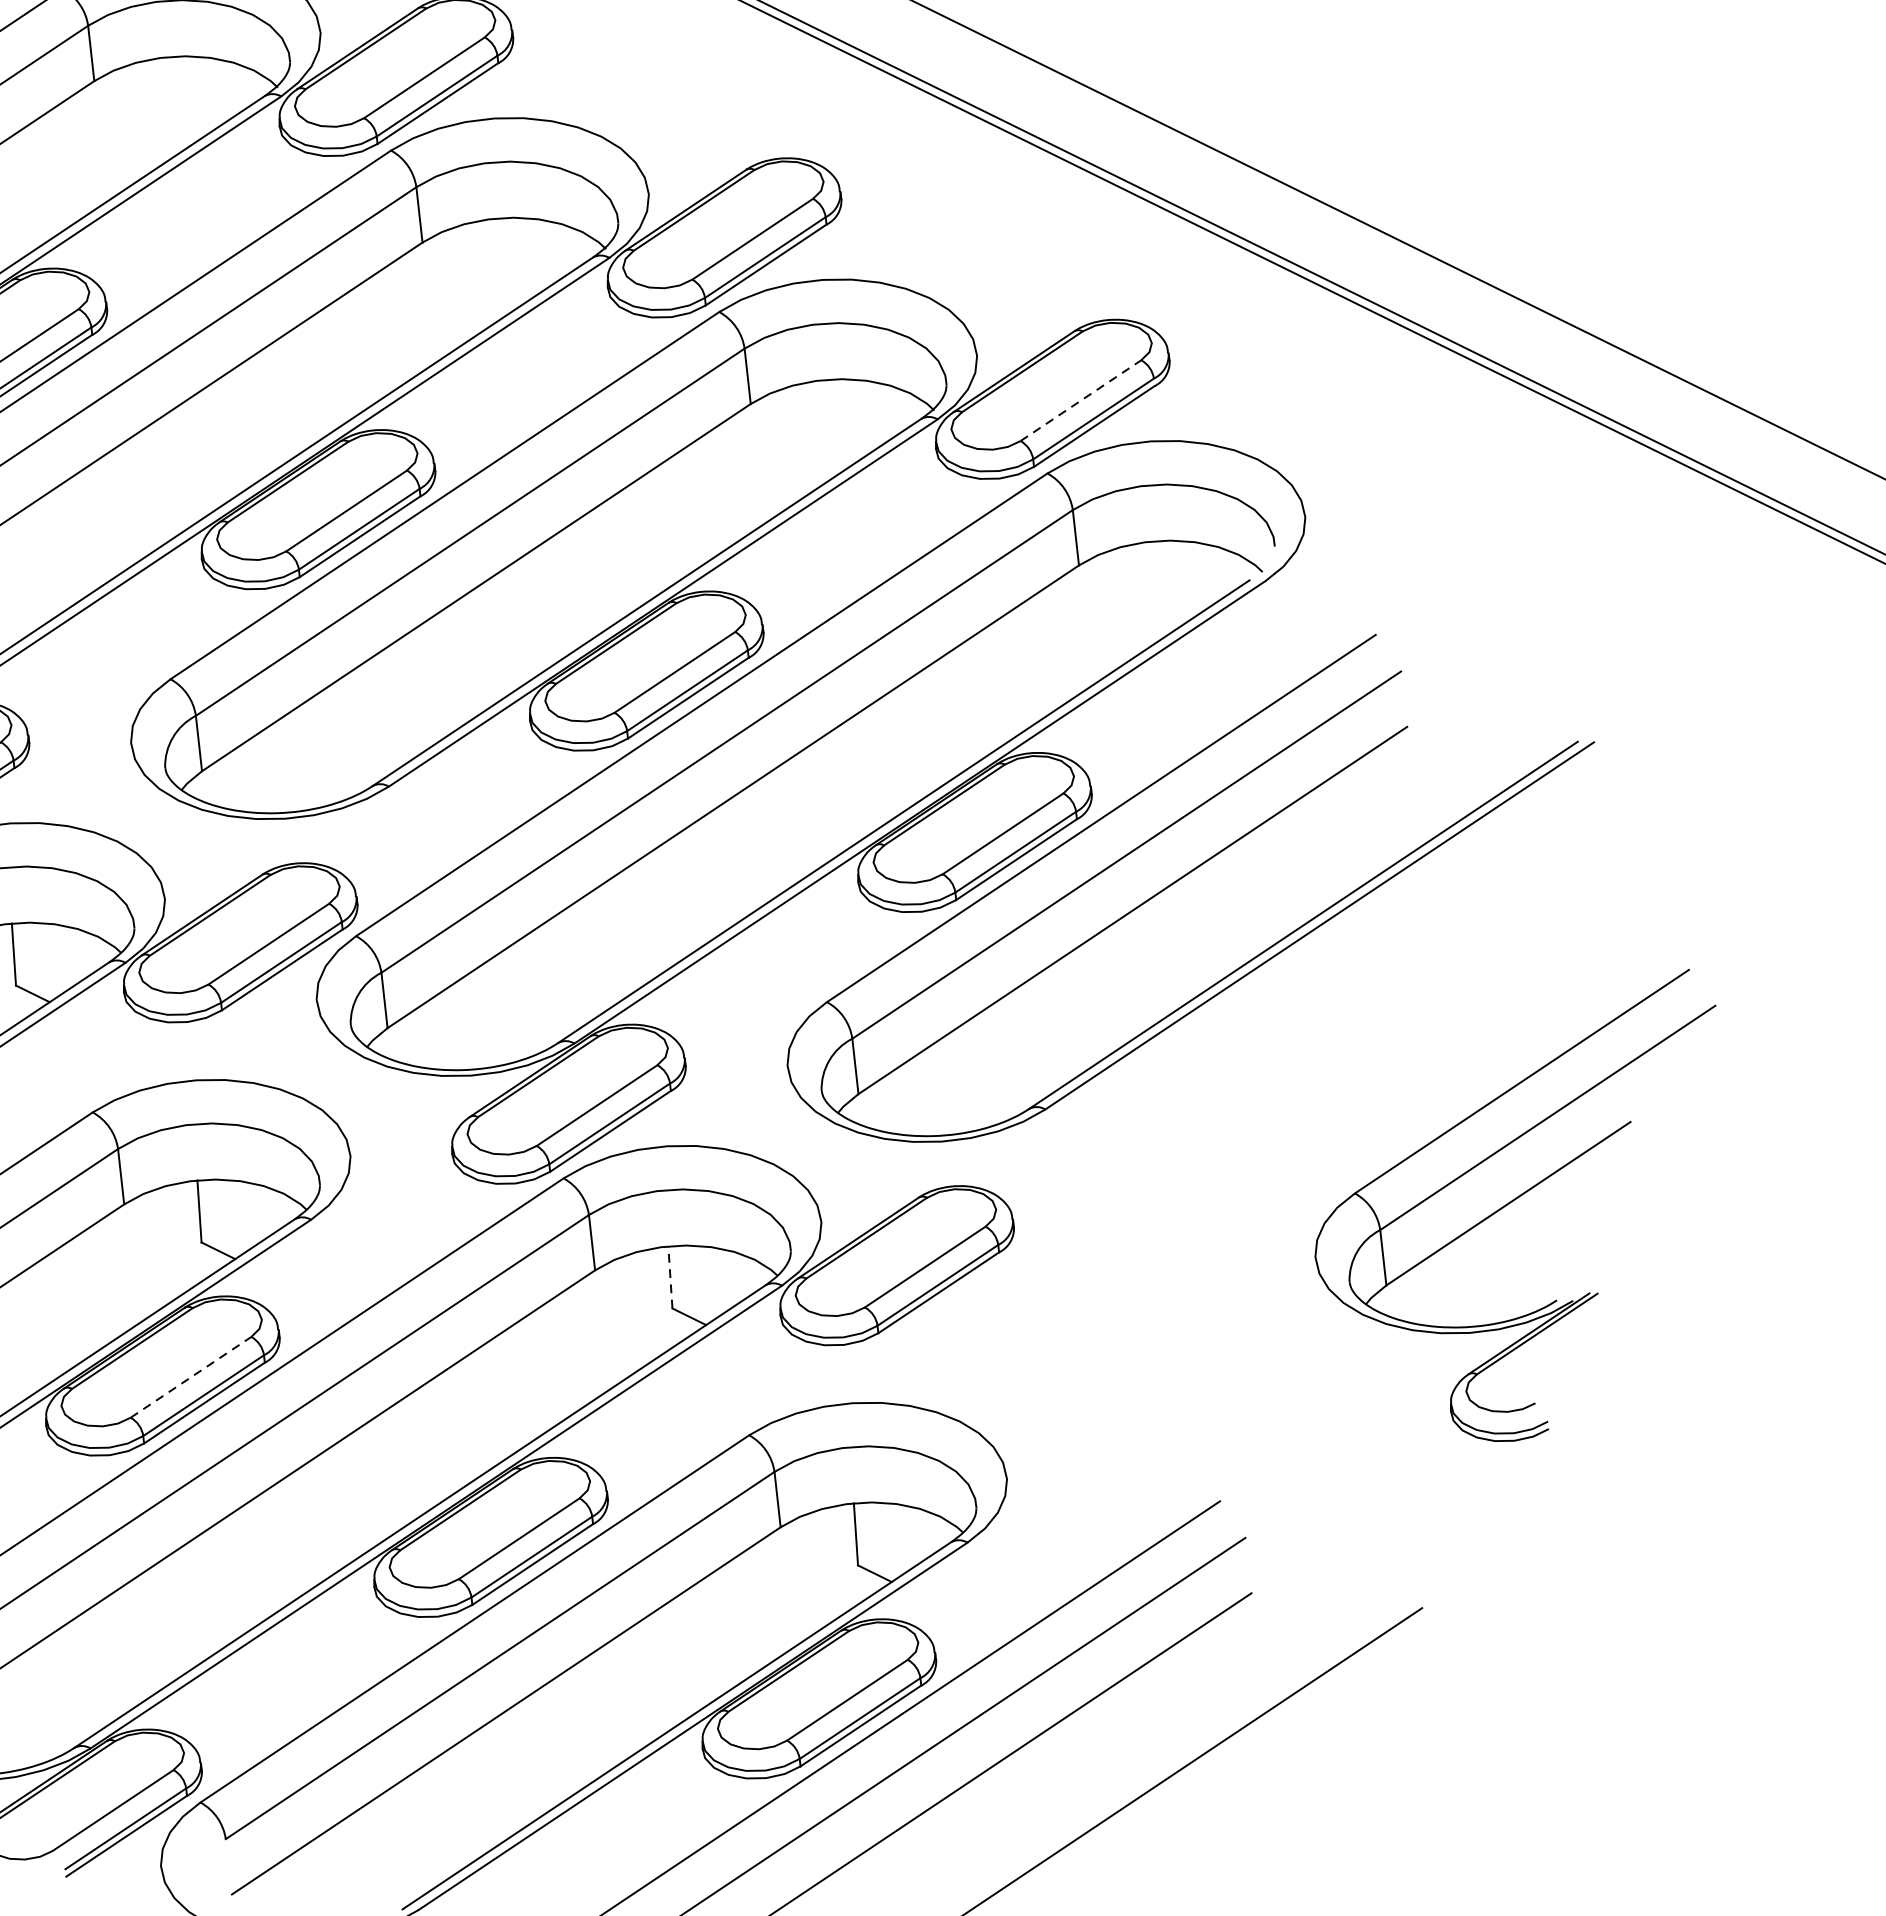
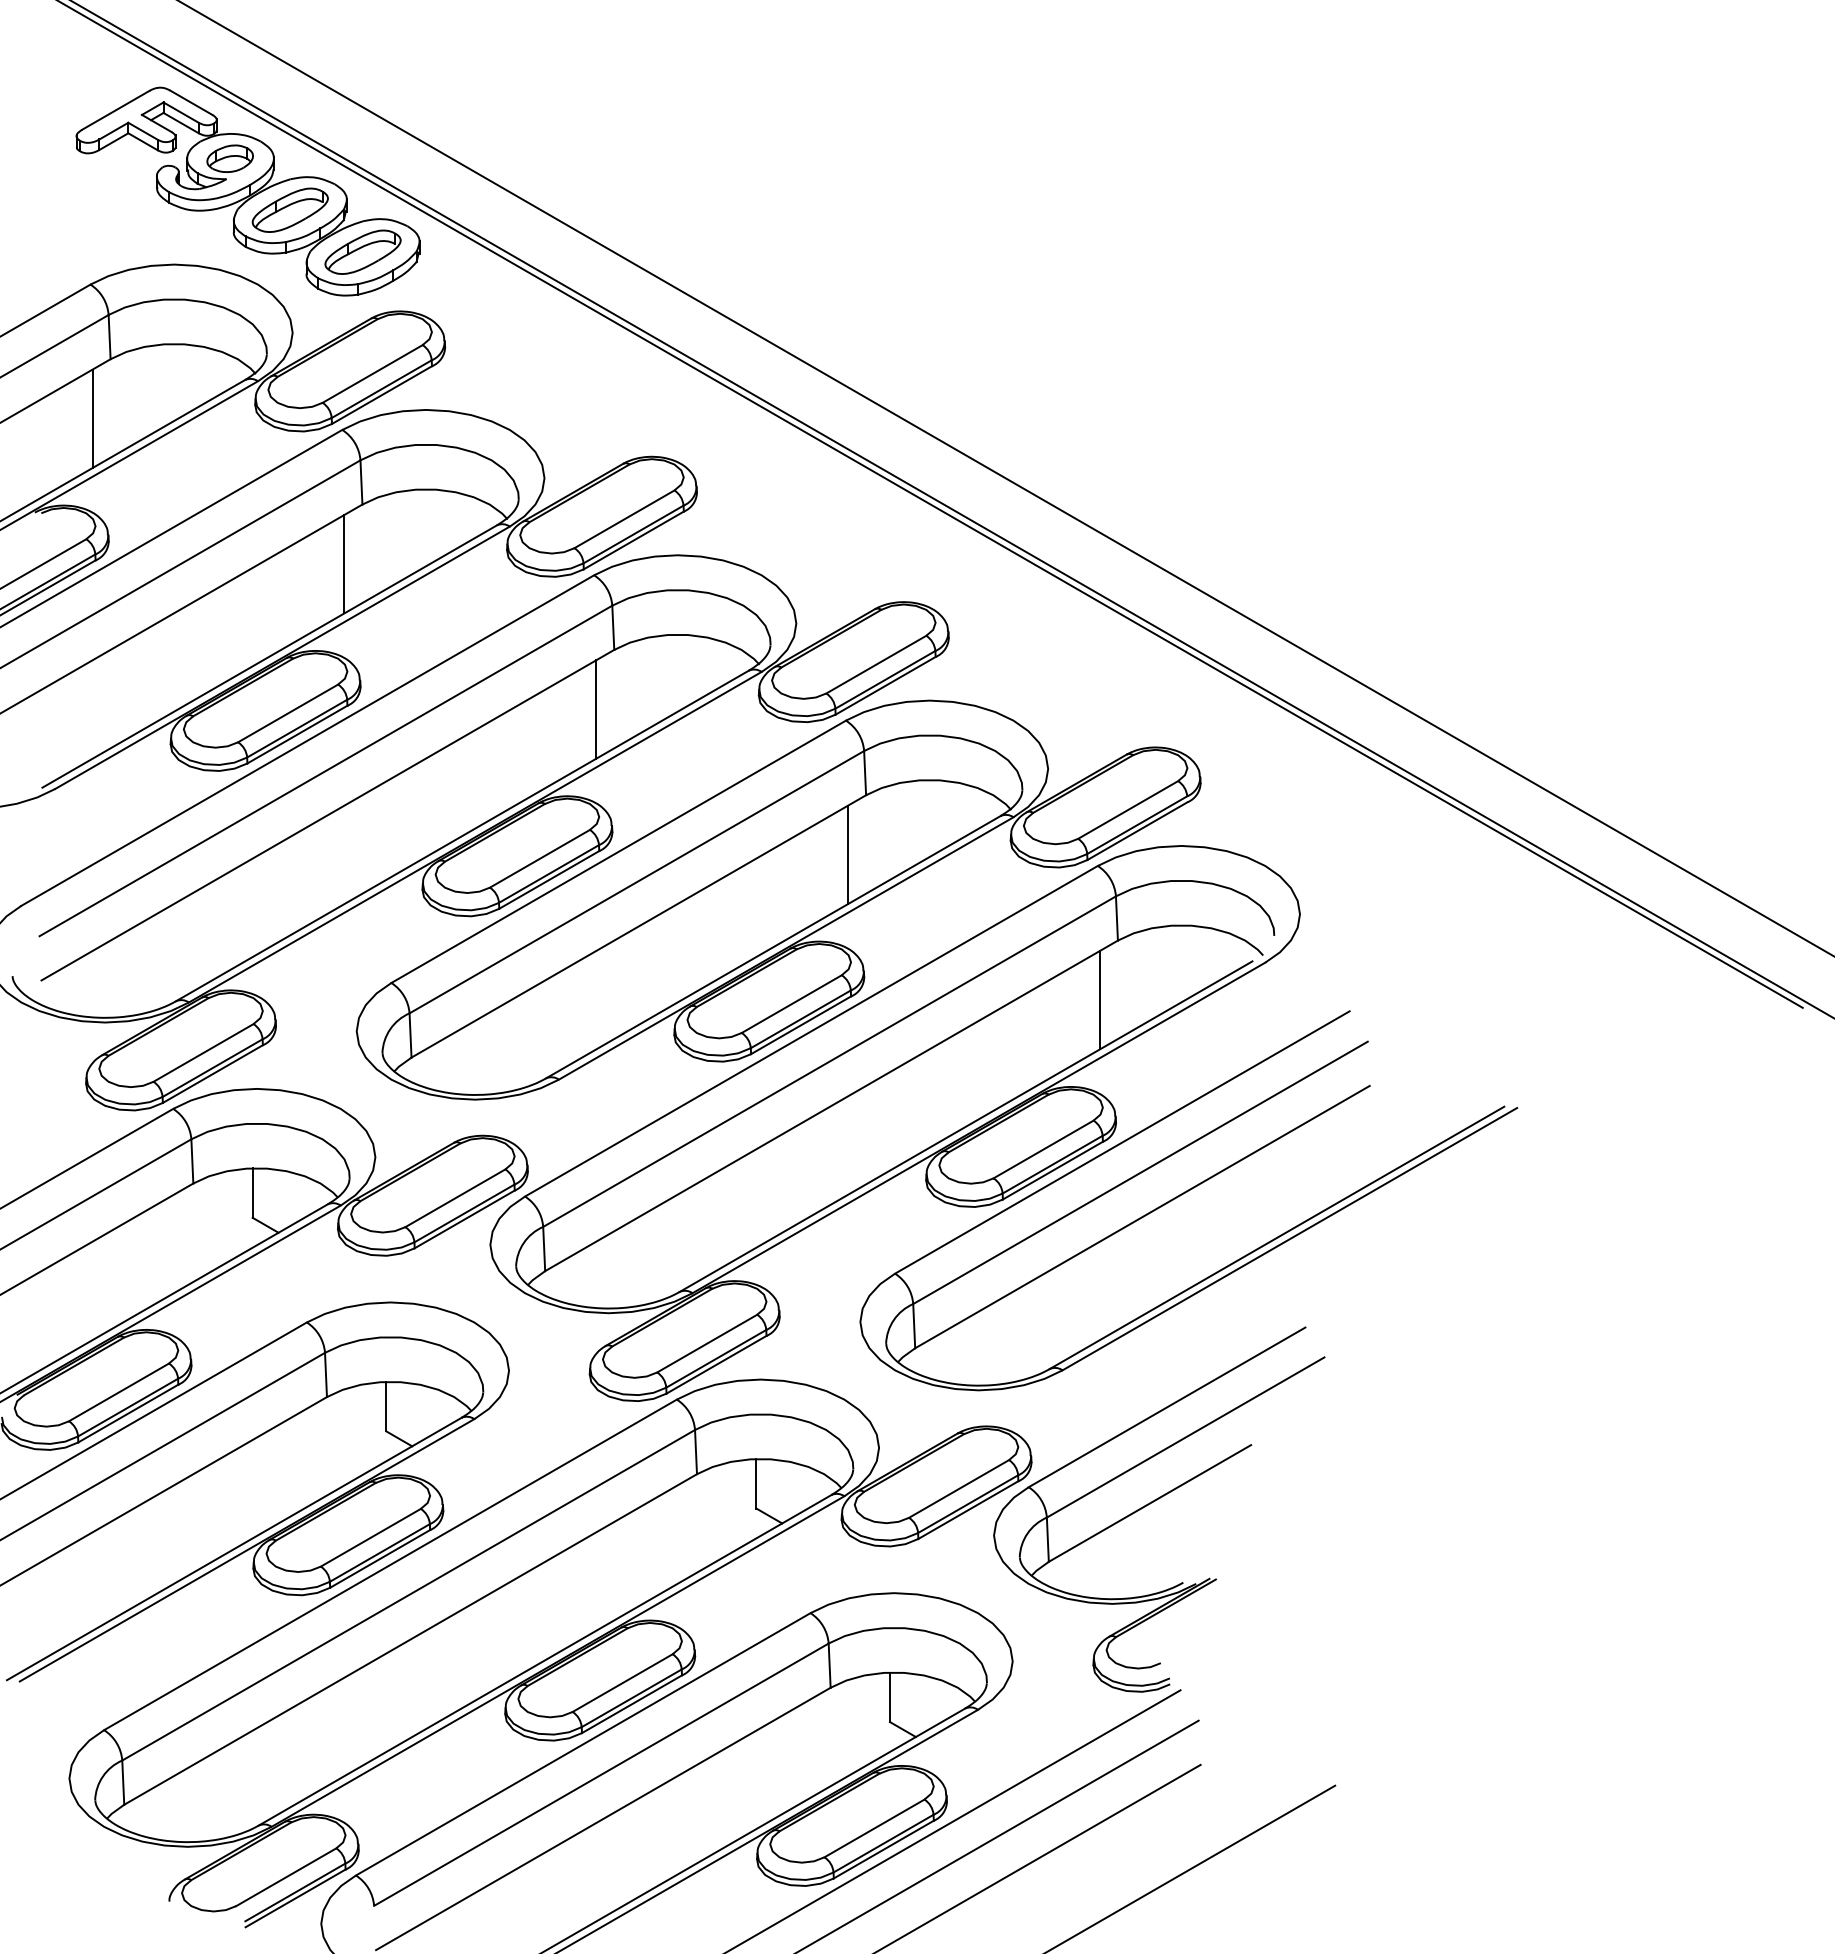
line: (76, 156) -> (344, 563), added
line: (405, 318) -> (596, 709), added
line: (1081, 401) -> (1128, 810), dashed -> solid
line: (733, 479) -> (848, 854), added
line: (1060, 642) -> (1099, 1000), added
part: (1515, 1200) -> (1155, 1501), moved
line: (670, 1277) -> (756, 1483), dashed -> solid
line: (190, 1377) -> (370, 1537), dashed -> solid

